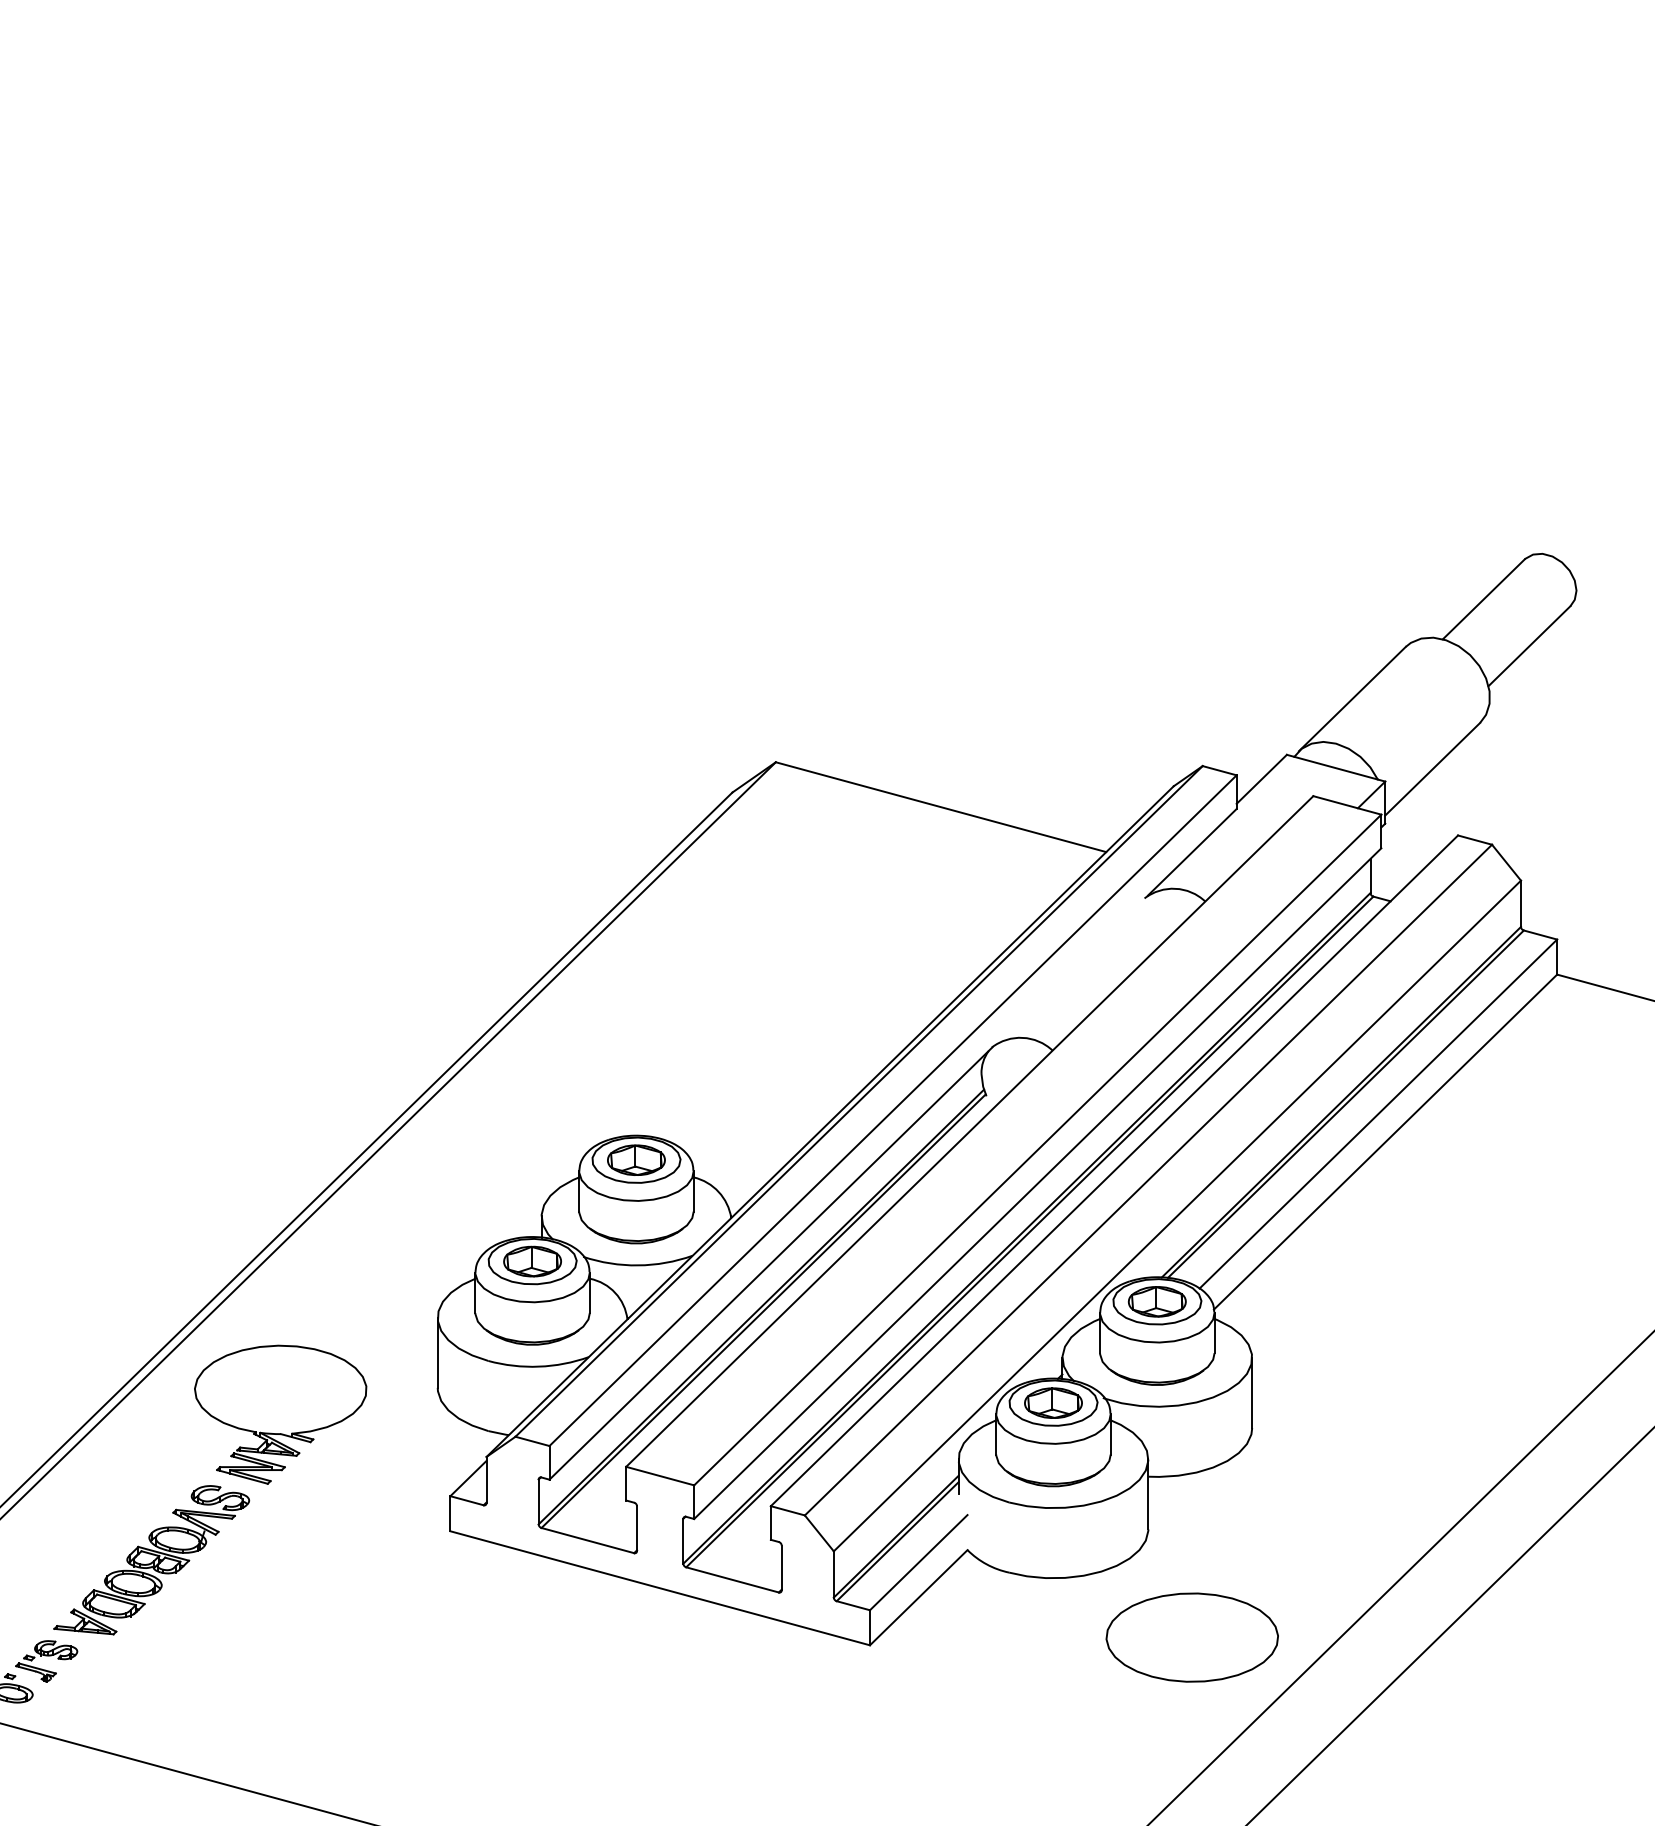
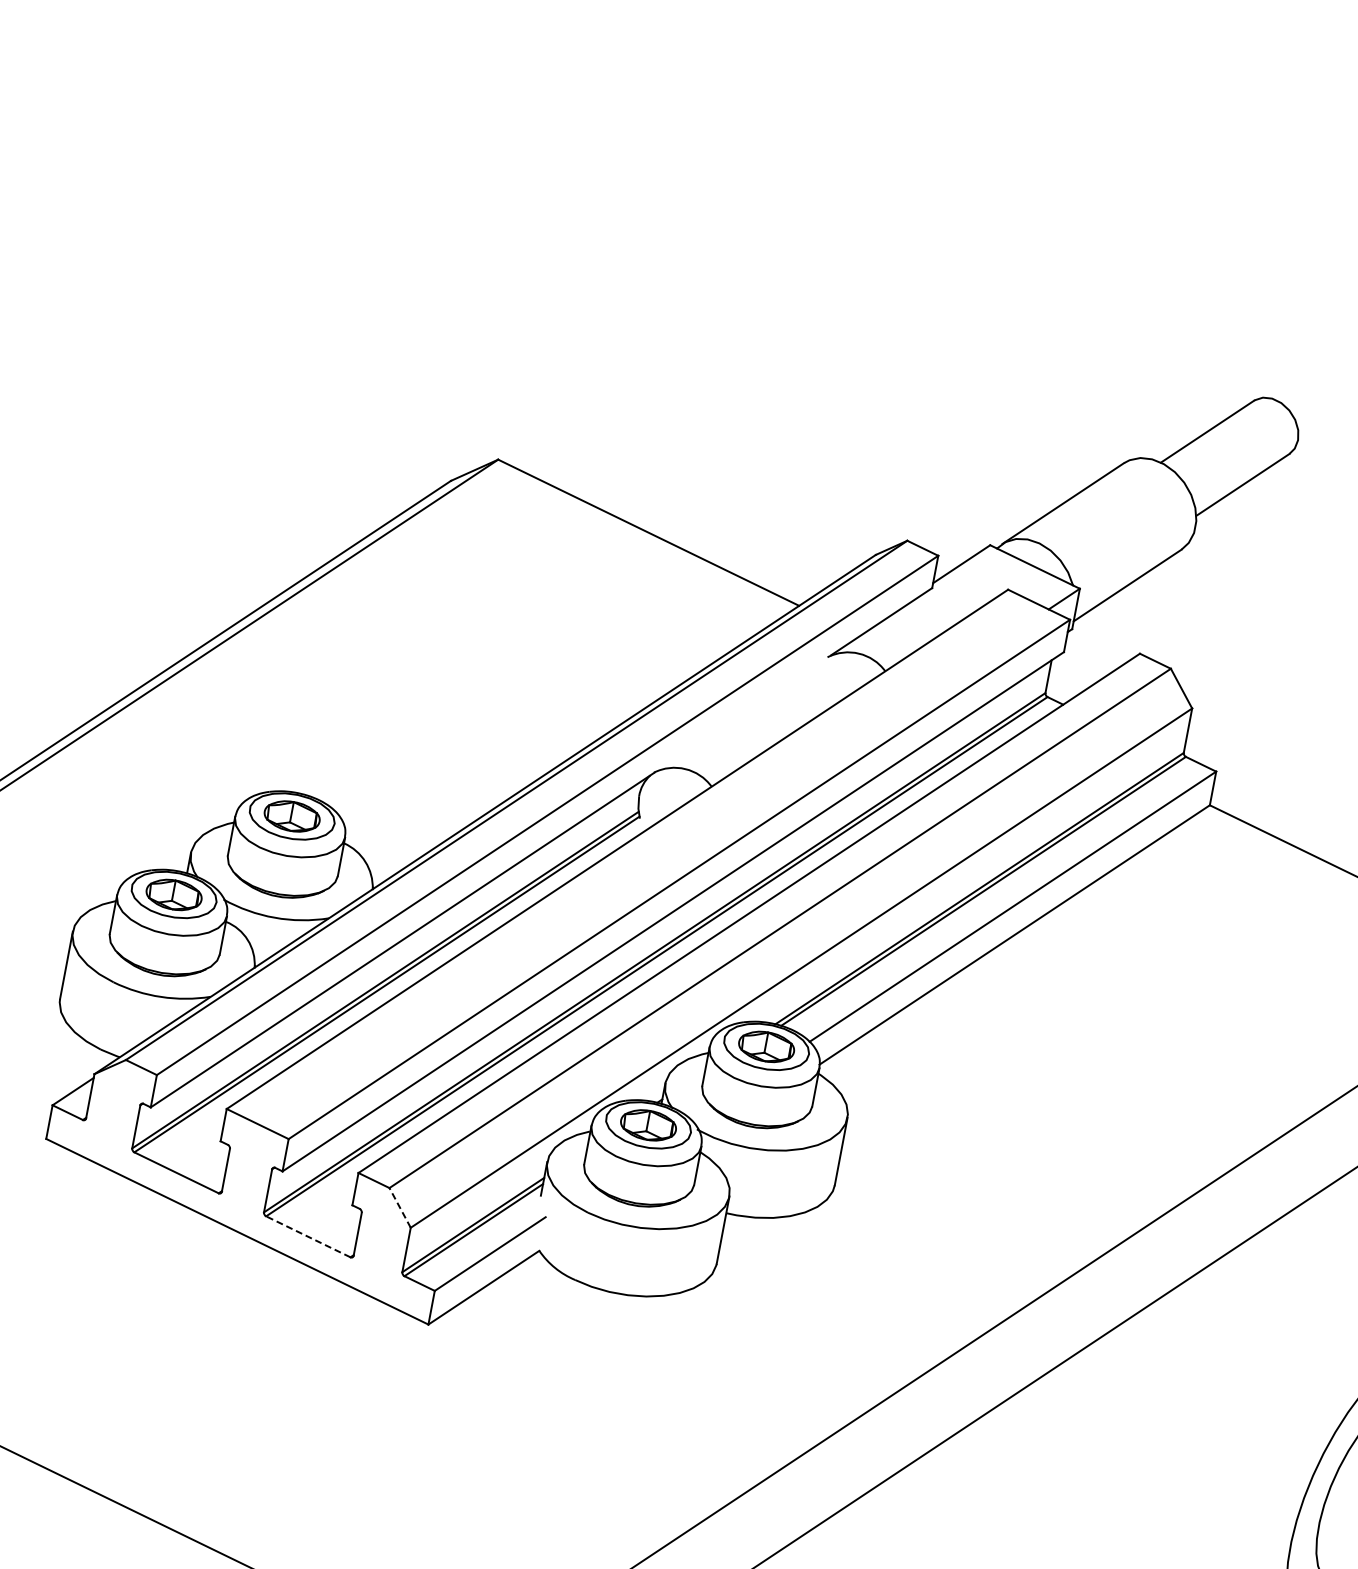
line: (819, 1533) -> (400, 1208), solid -> dashed
line: (732, 1579) -> (308, 1236), solid -> dashed
part: (1191, 1637) -> (738, 1375), removed

